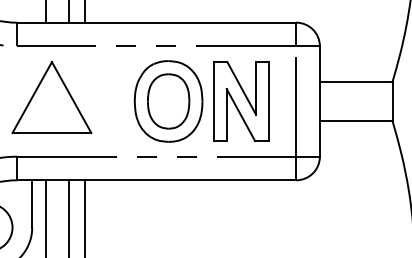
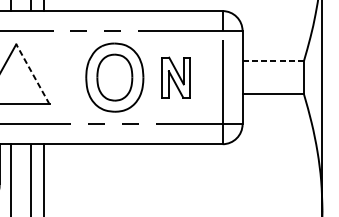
line: (356, 81) -> (273, 60), solid -> dashed
line: (71, 97) -> (32, 74), solid -> dashed
part: (241, 101) -> (176, 77), size x0.6

